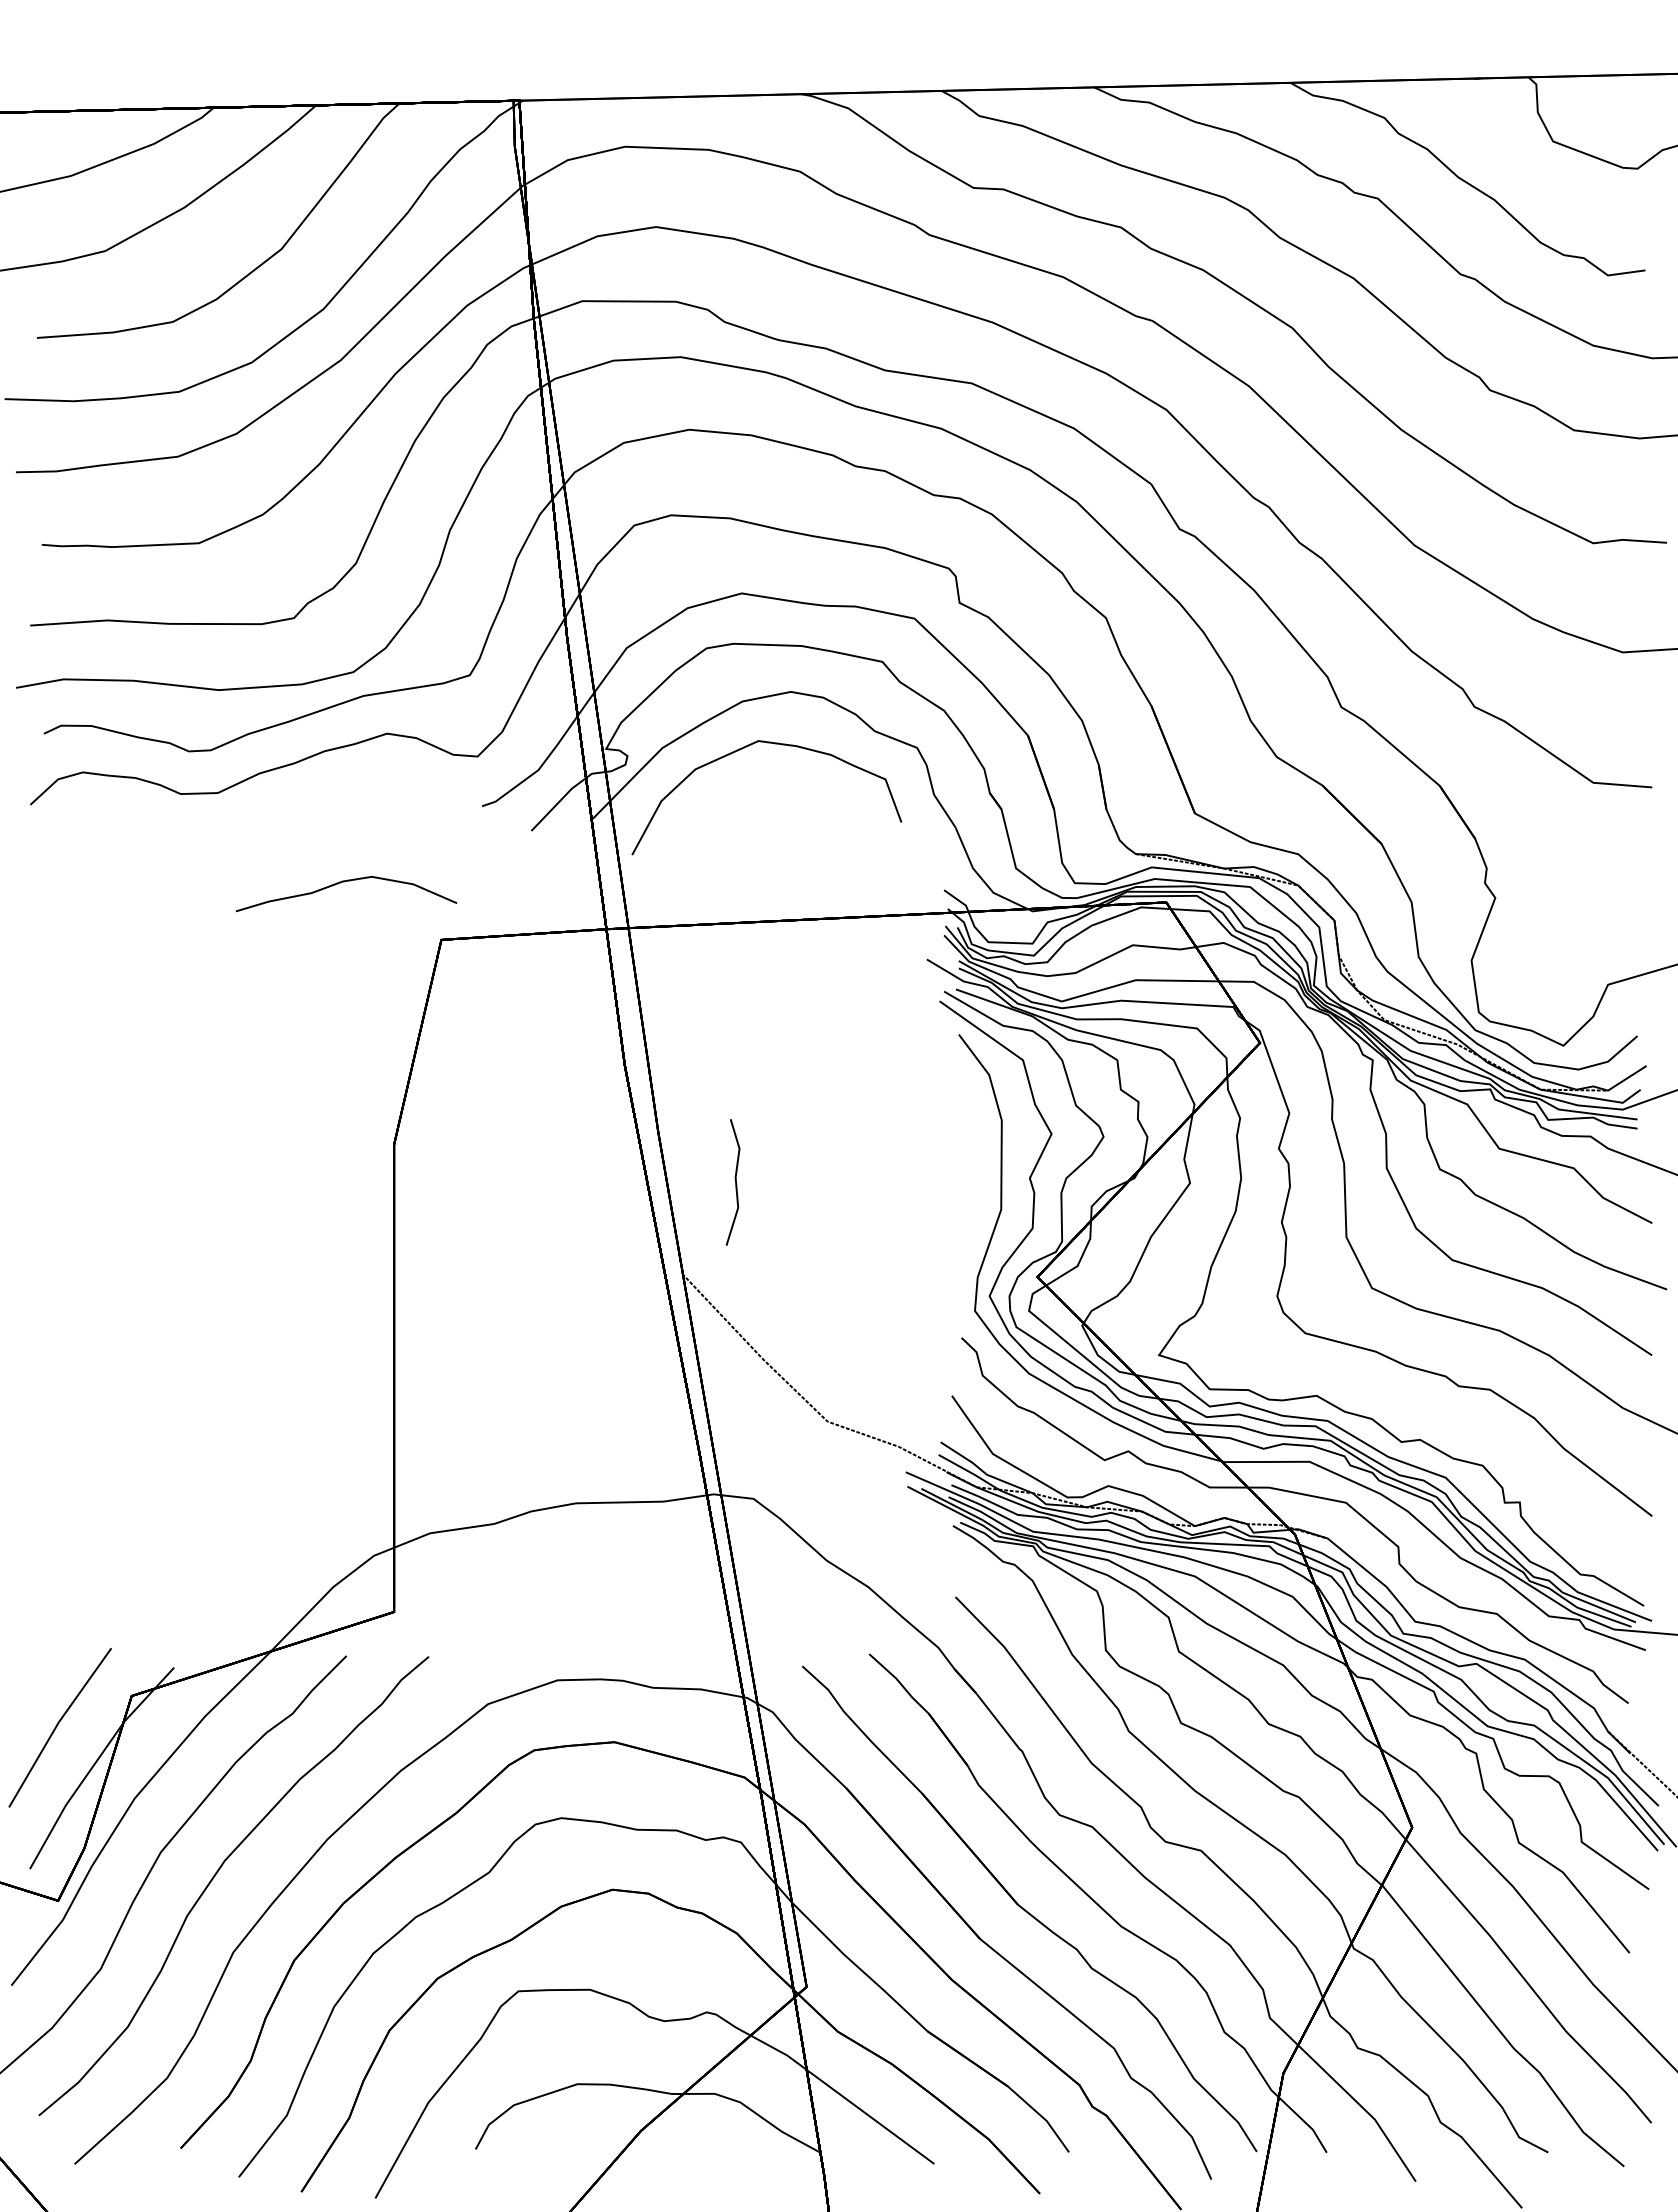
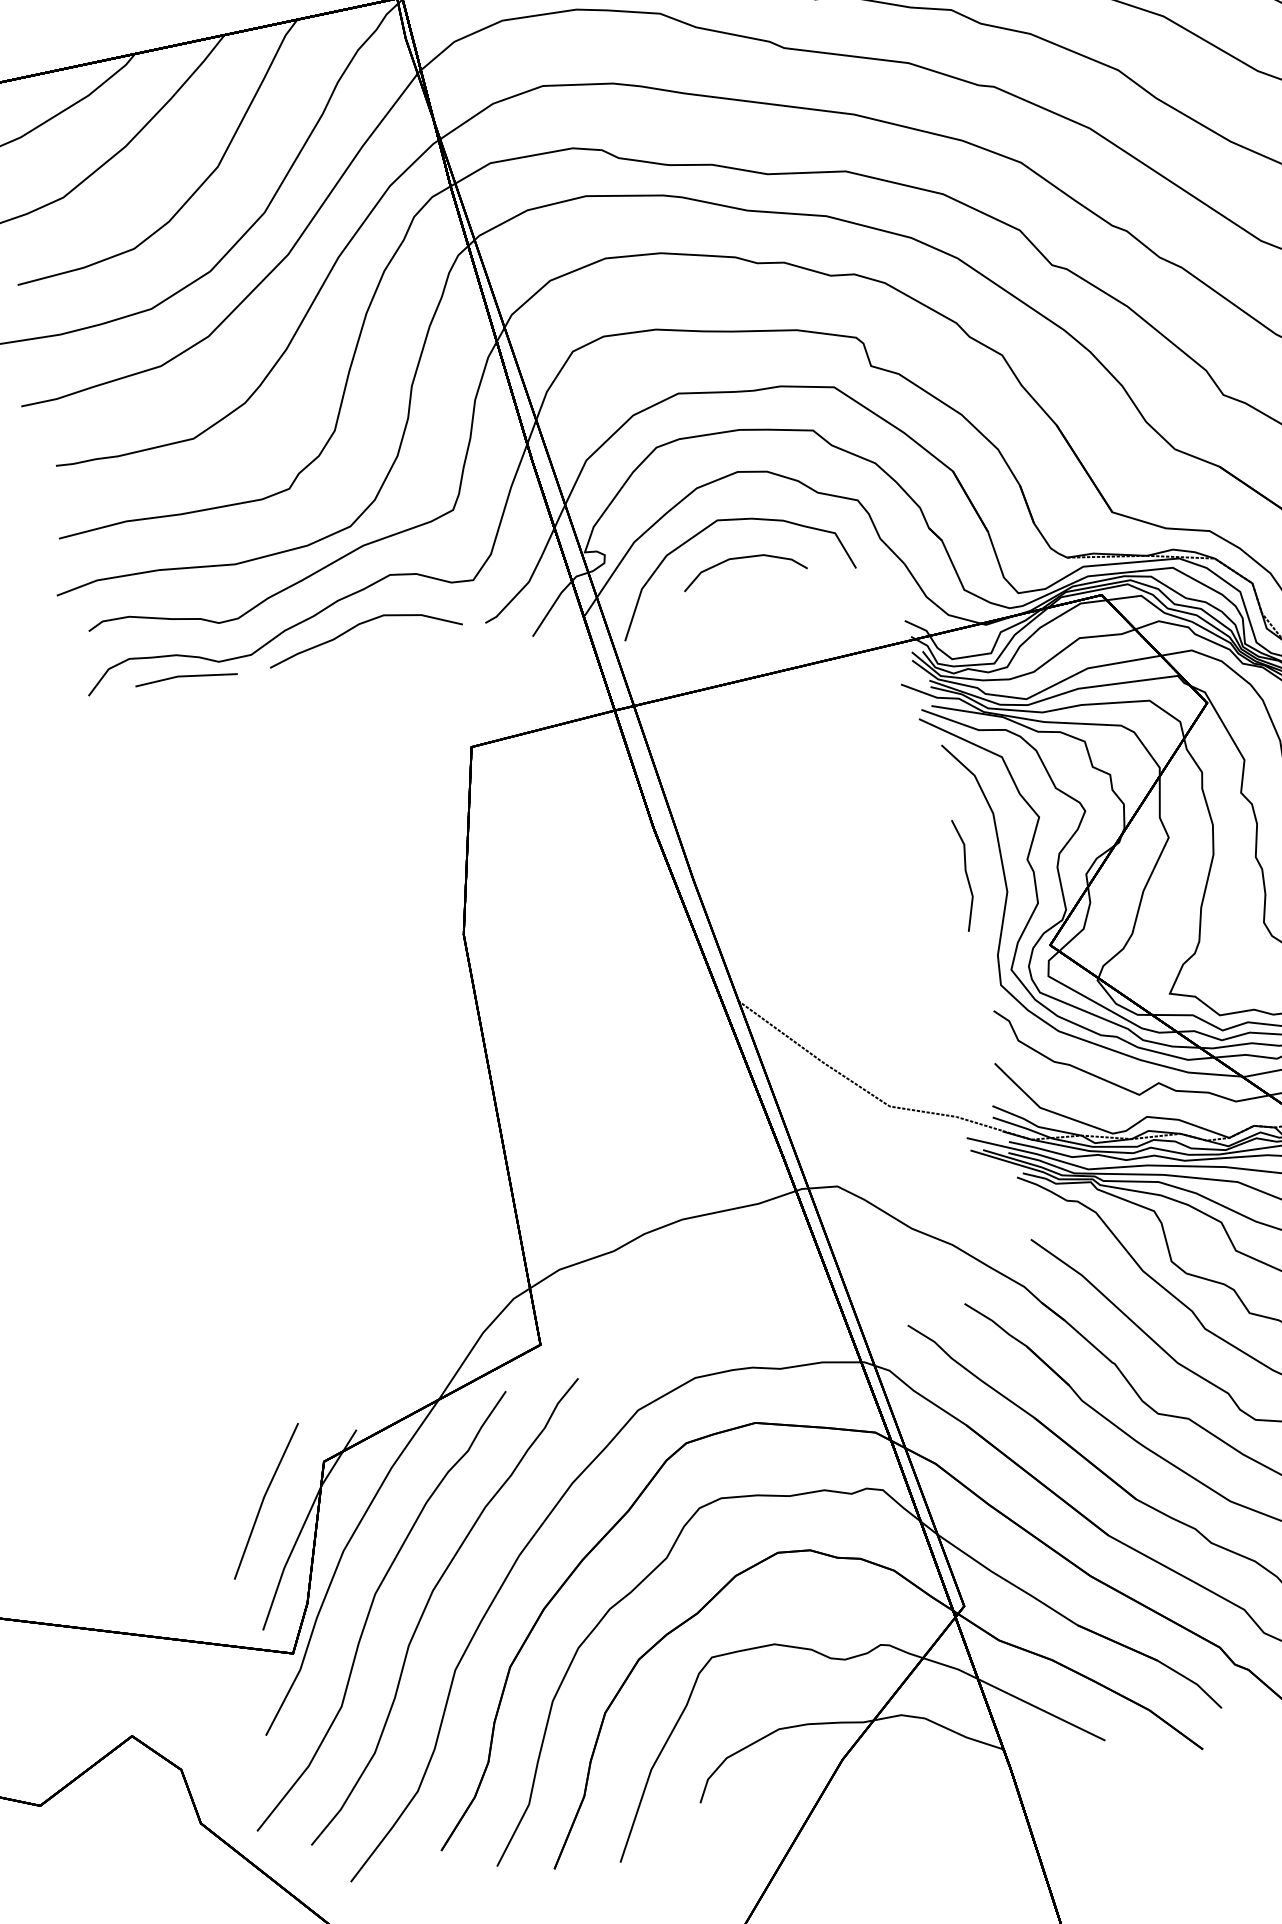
curve: (778, 788) -> (742, 558), added
line: (142, 804) -> (186, 677), added
curve: (344, 882) -> (360, 624), moved
line: (735, 1182) -> (966, 874), moved

